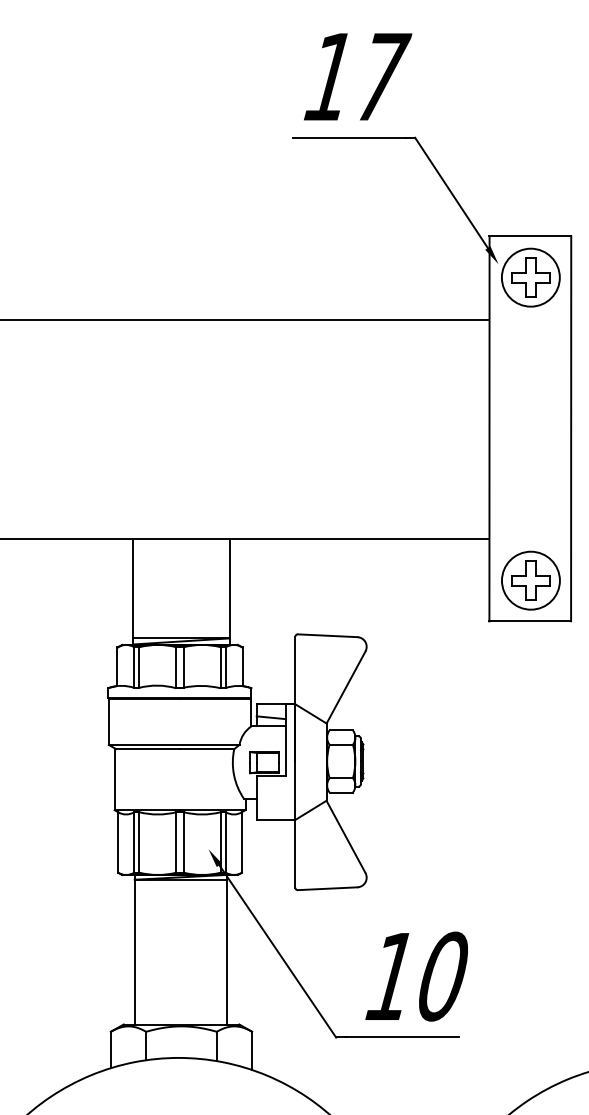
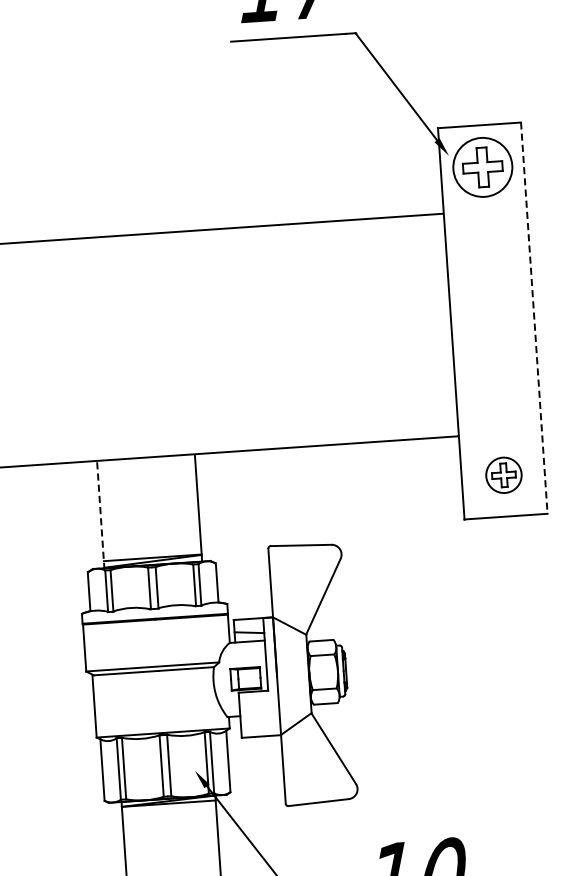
line: (571, 428) -> (534, 317), solid -> dashed
part: (530, 580) -> (503, 475), size x0.6
line: (133, 593) -> (100, 515), solid -> dashed

